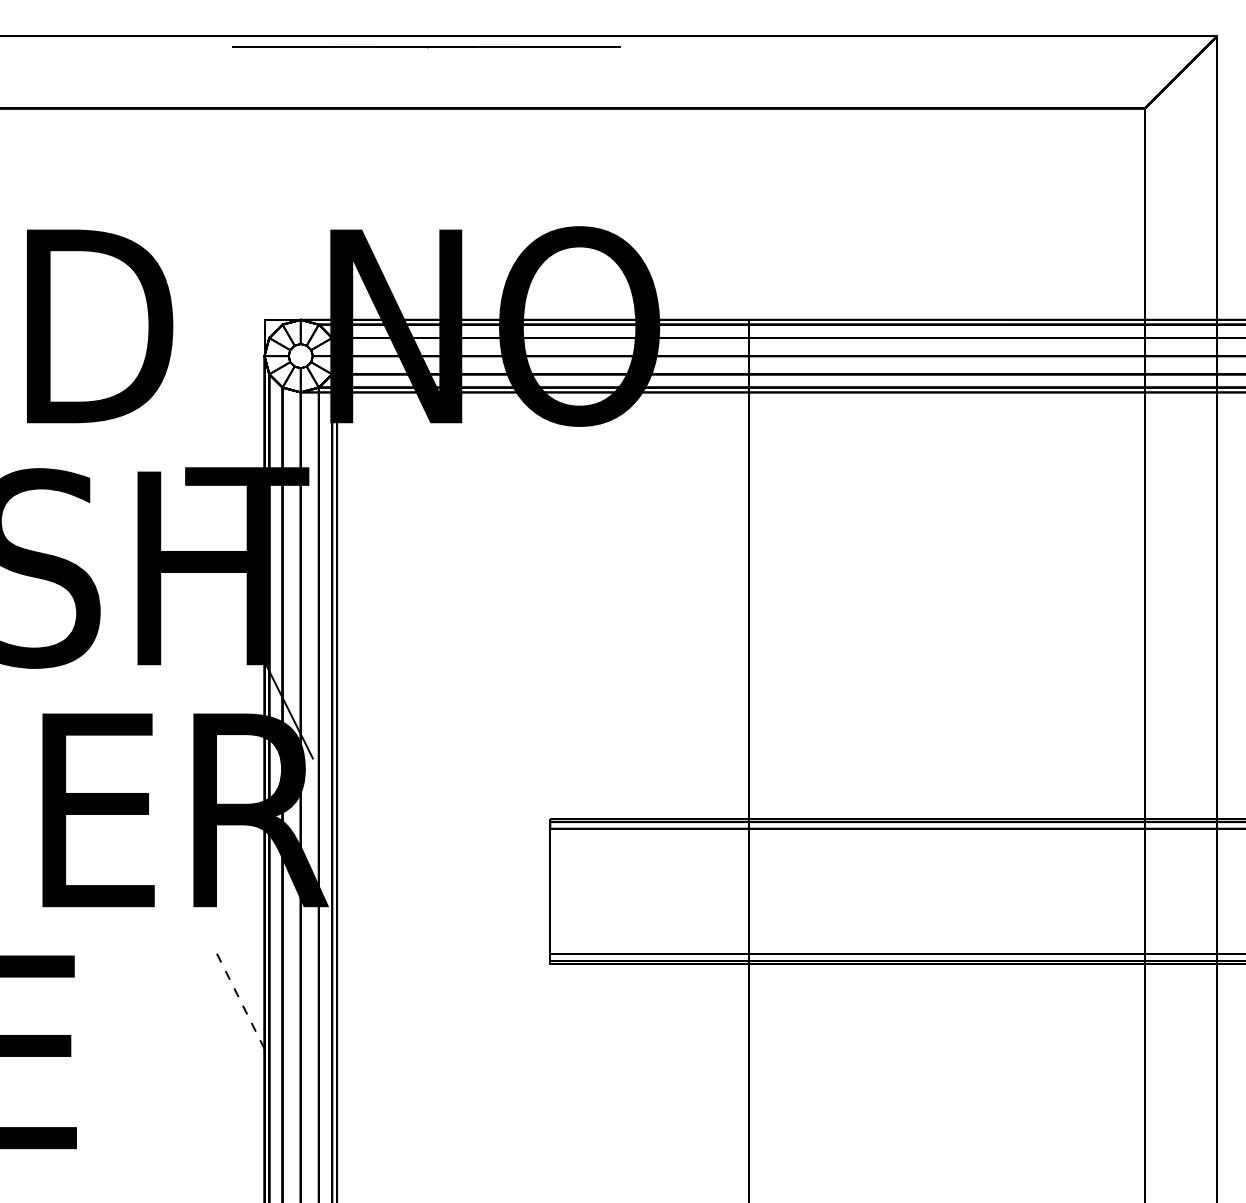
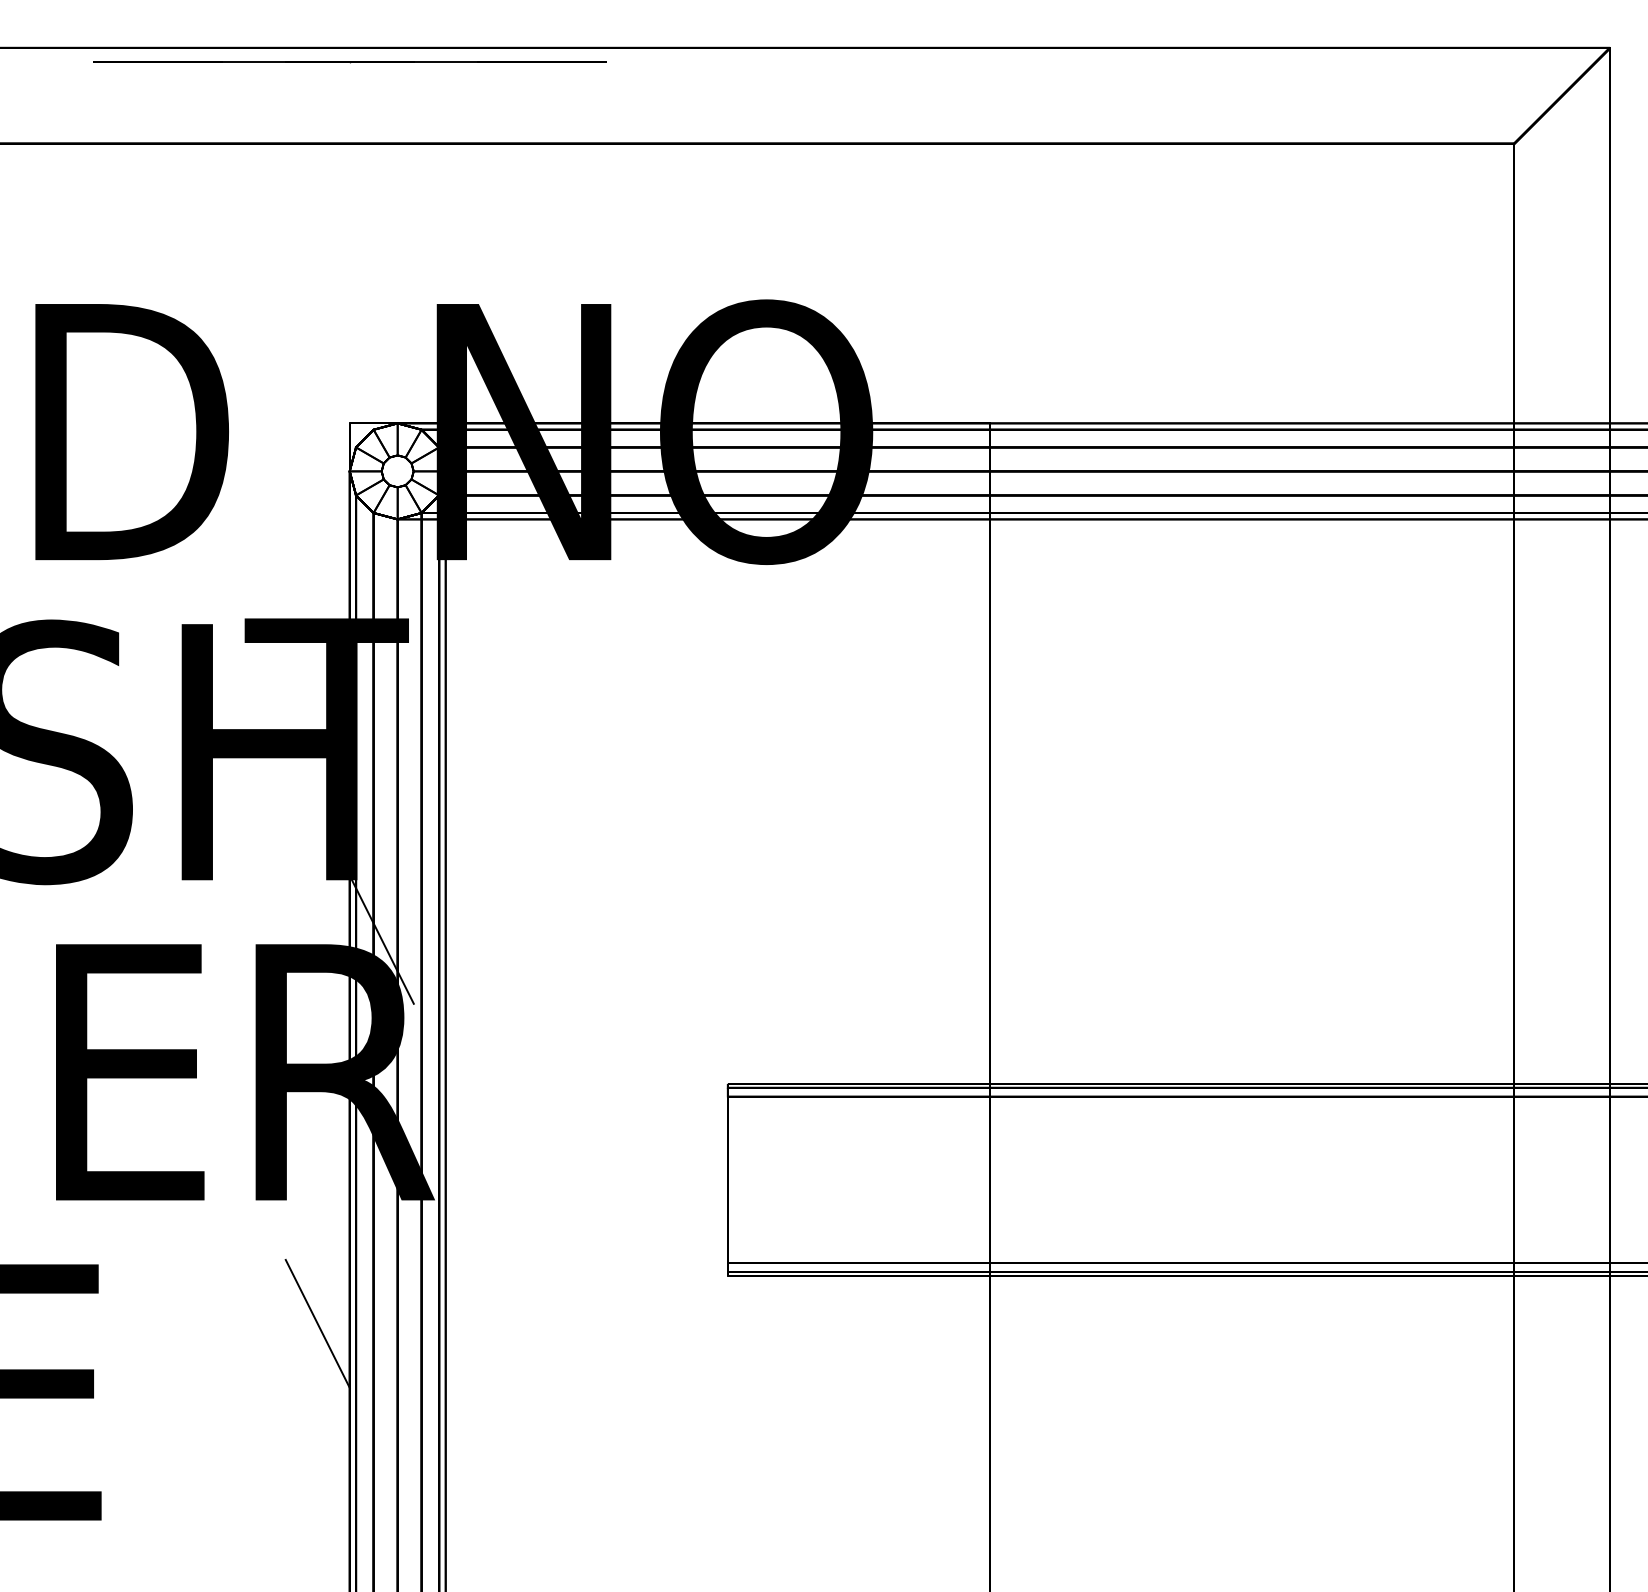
line: (426, 47) -> (349, 63), moved
line: (240, 1000) -> (317, 1323), dashed -> solid

